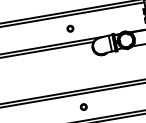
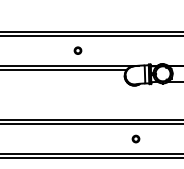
part: (69, 28) -> (77, 50), moved
part: (83, 106) -> (135, 138), moved

